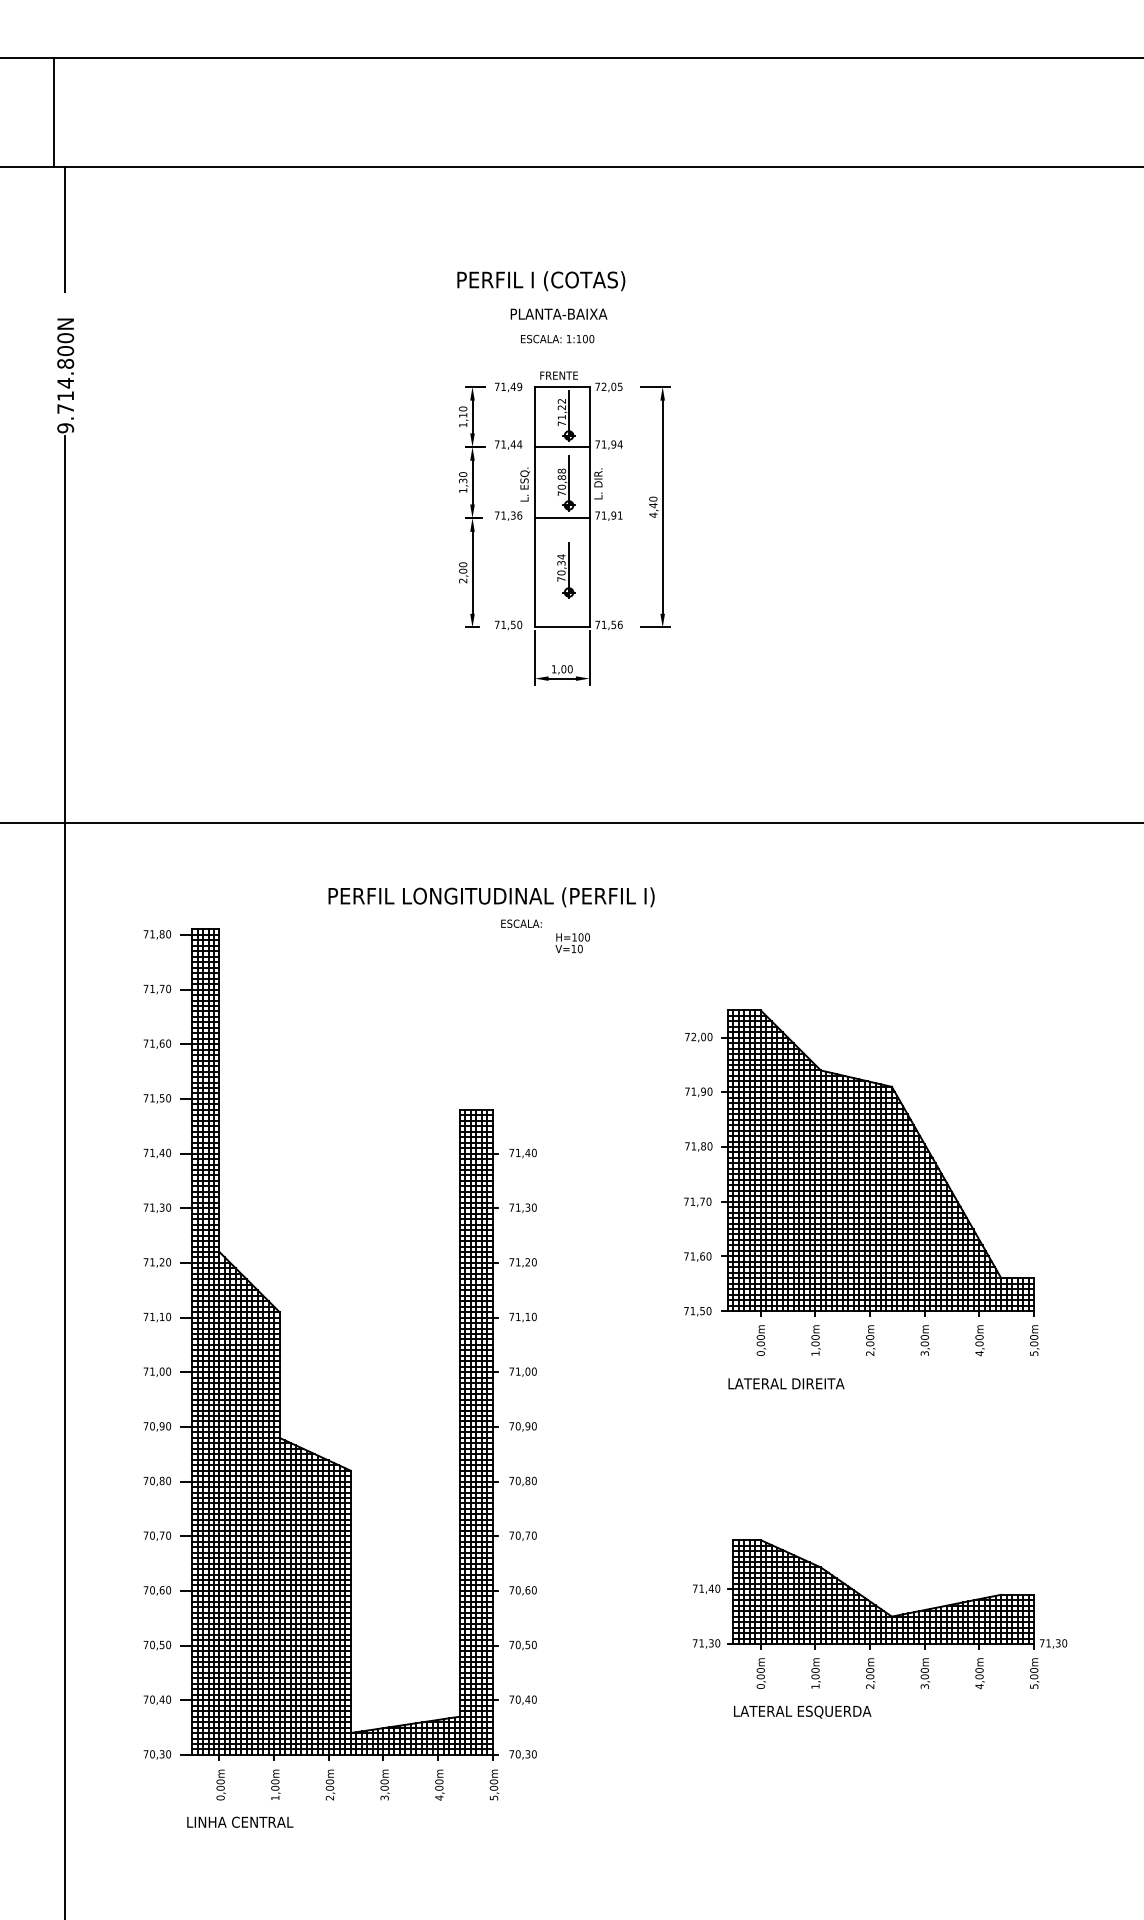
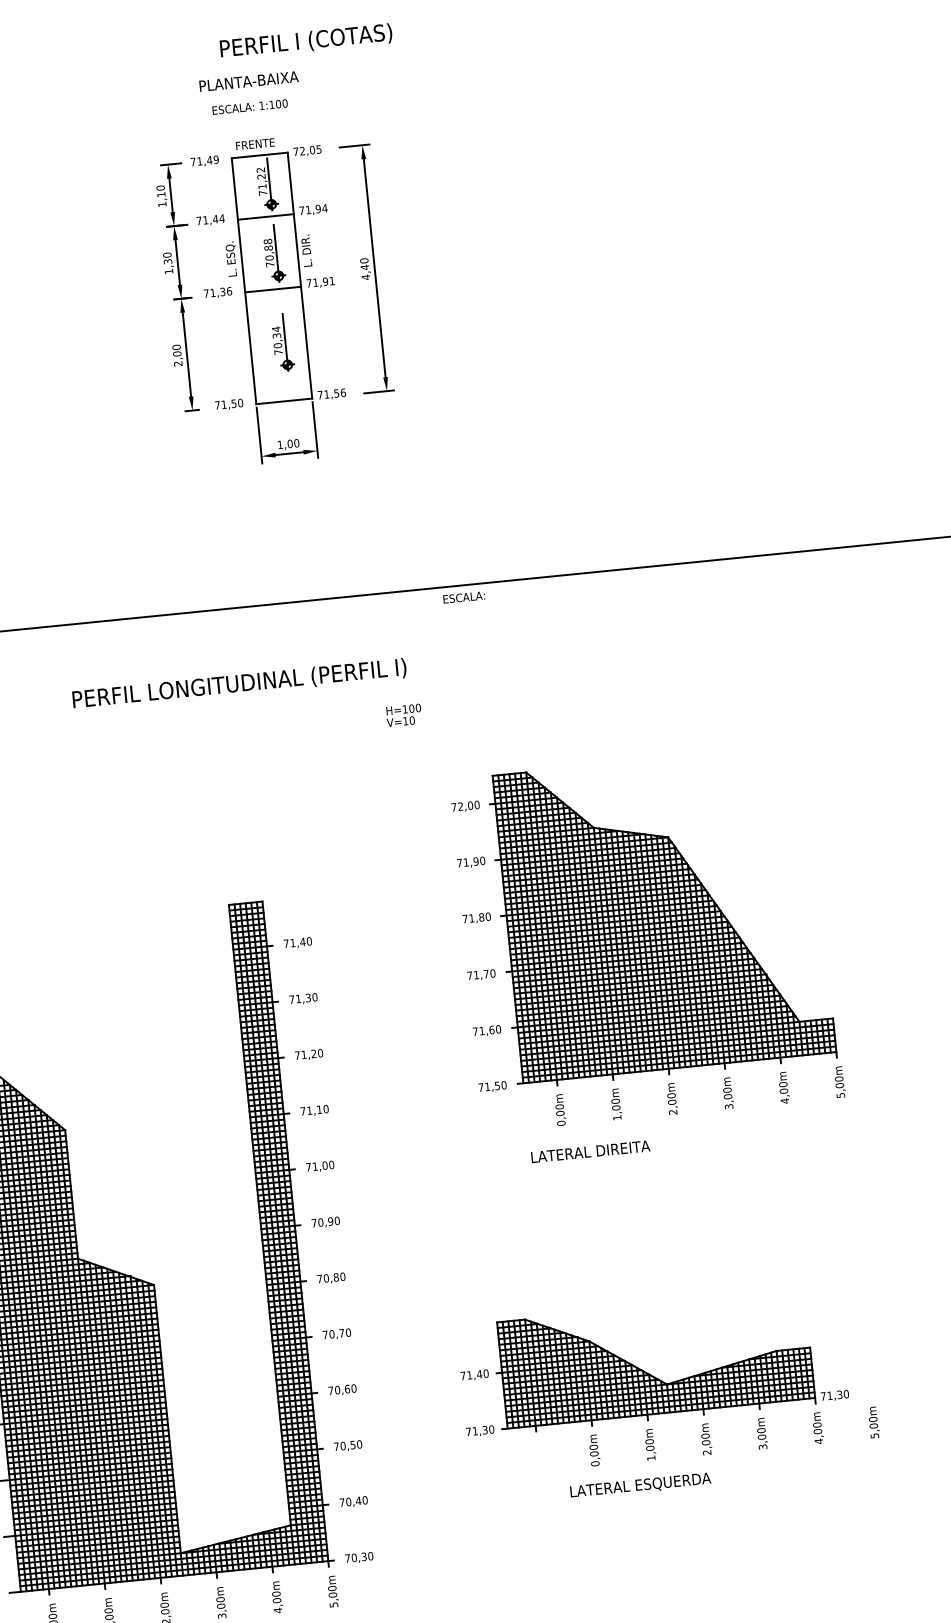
text: (541, 281) -> (306, 41), moved
text: (521, 923) -> (464, 597), moved
text: (572, 943) -> (403, 715), moved
part: (873, 1602) -> (646, 1371), moved

